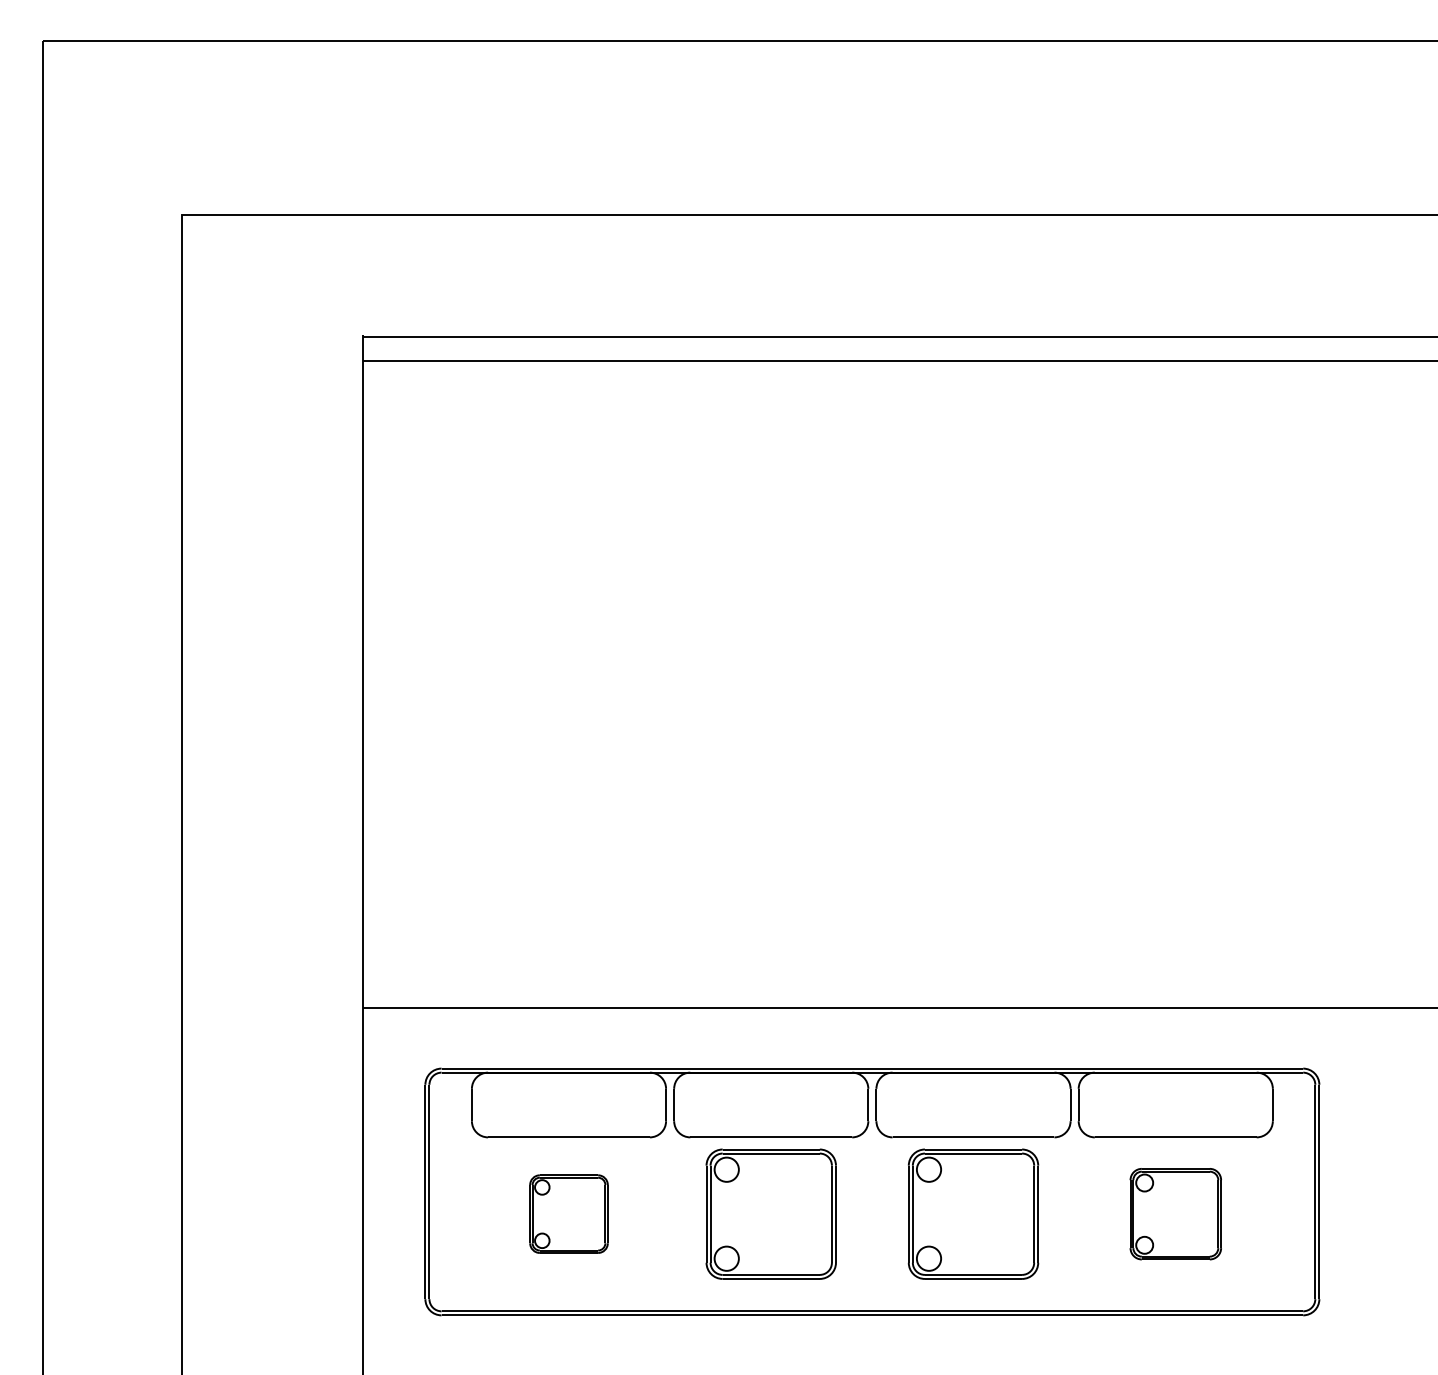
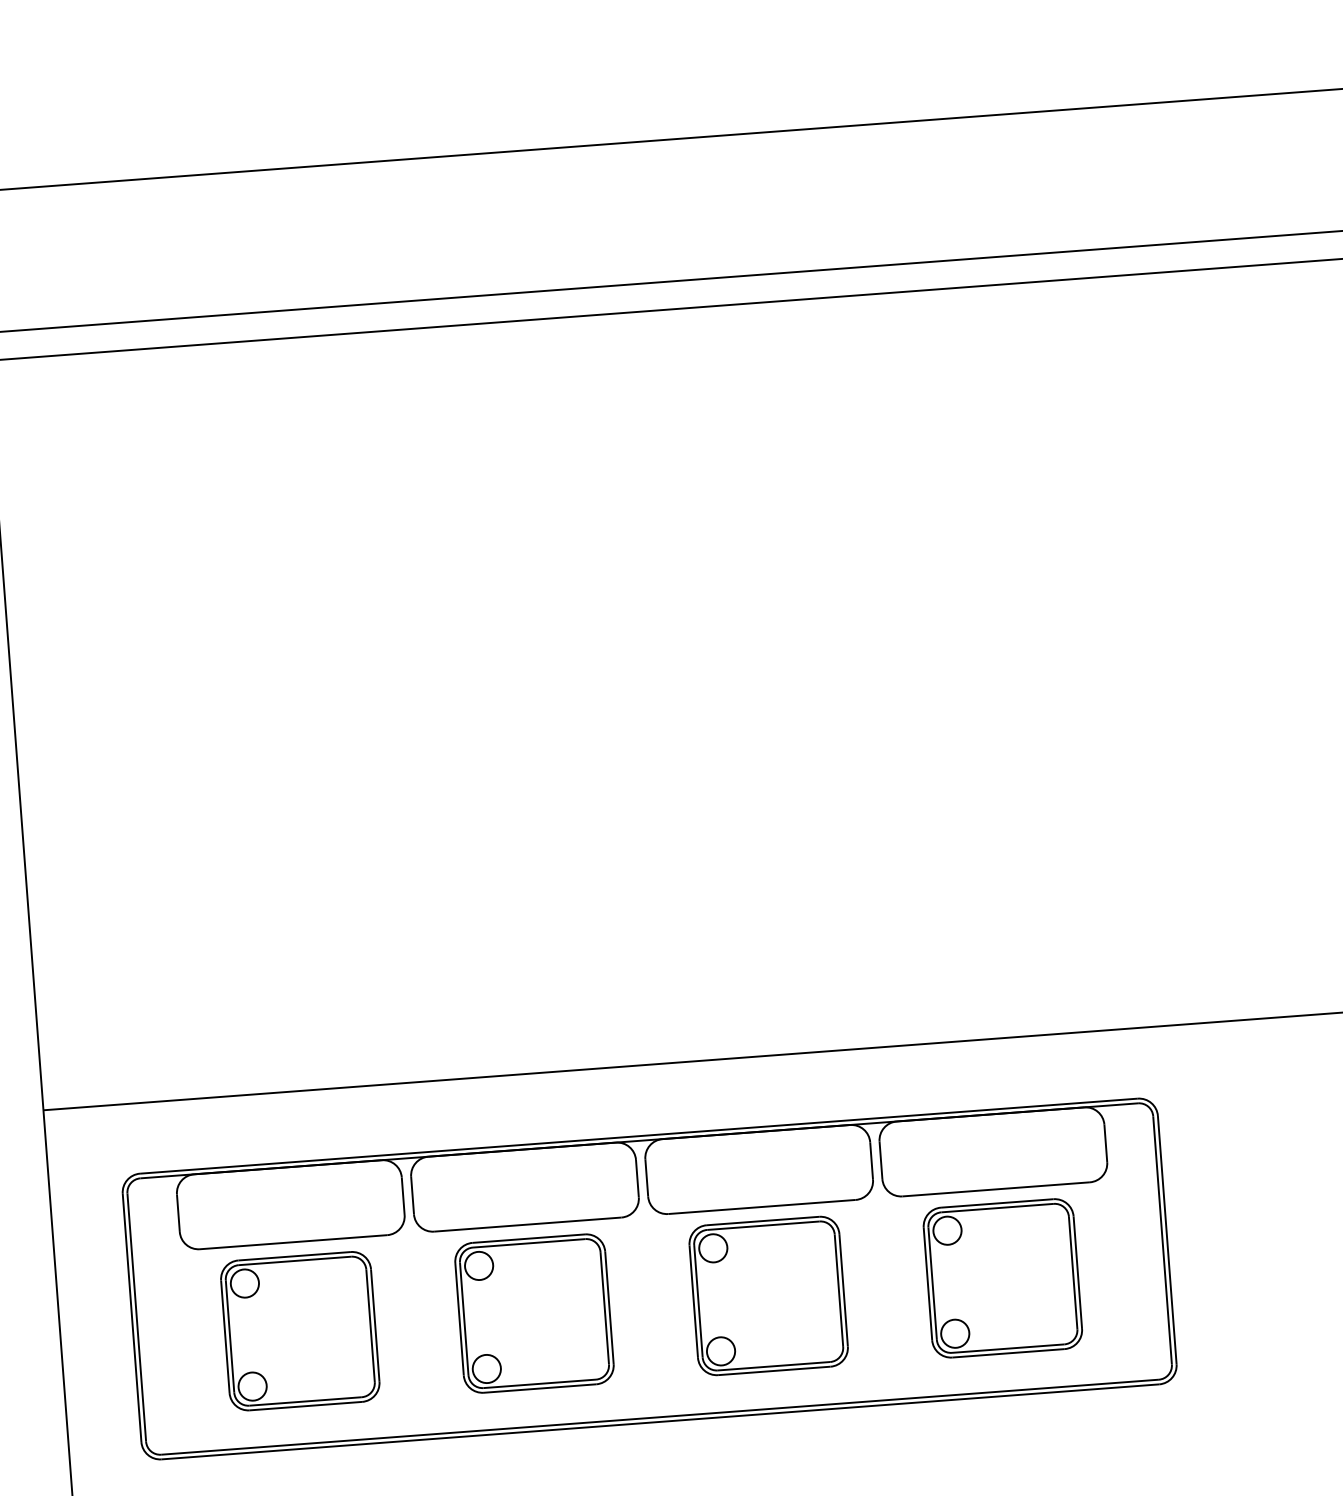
part: (568, 1213) -> (299, 1330), size x1.67
part: (1175, 1213) -> (1002, 1277), size x1.43

